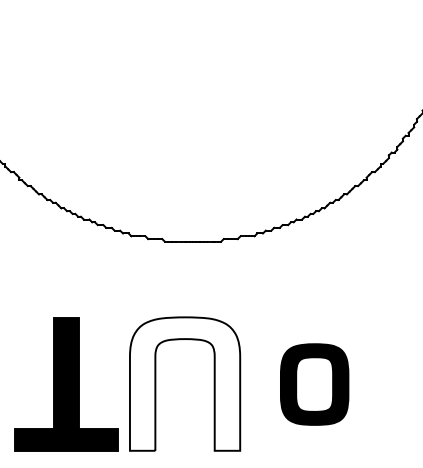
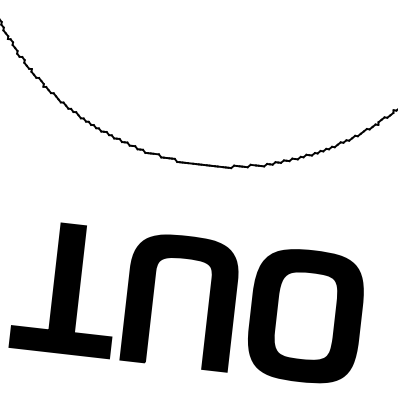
fill: (184, 383) -> (180, 300), added
part: (314, 384) -> (305, 315), size x1.67

